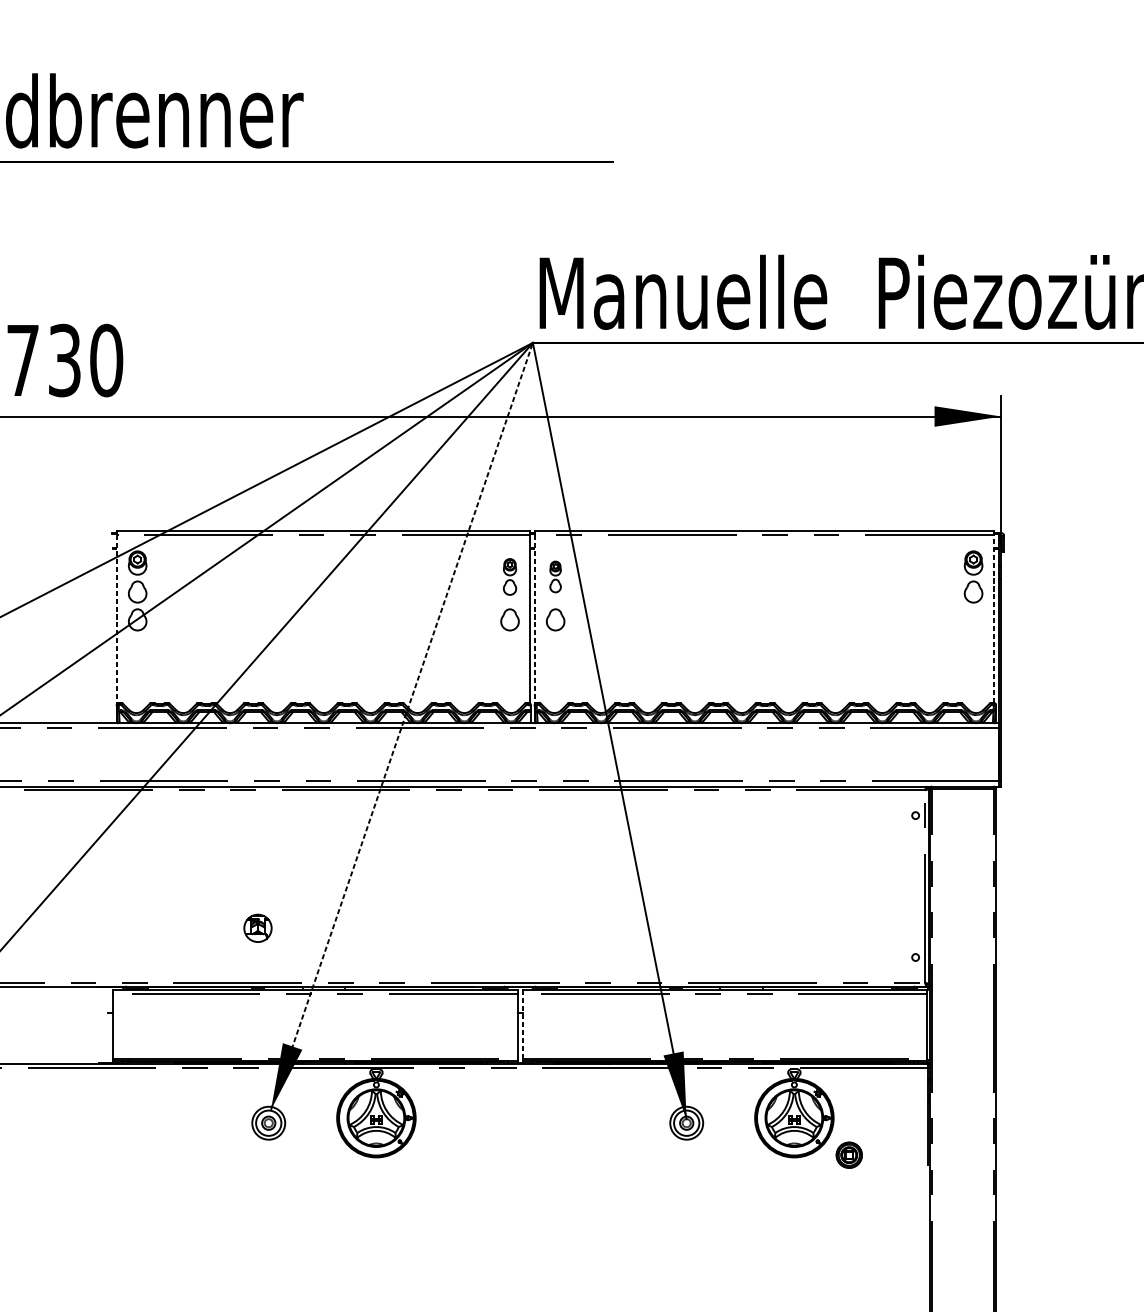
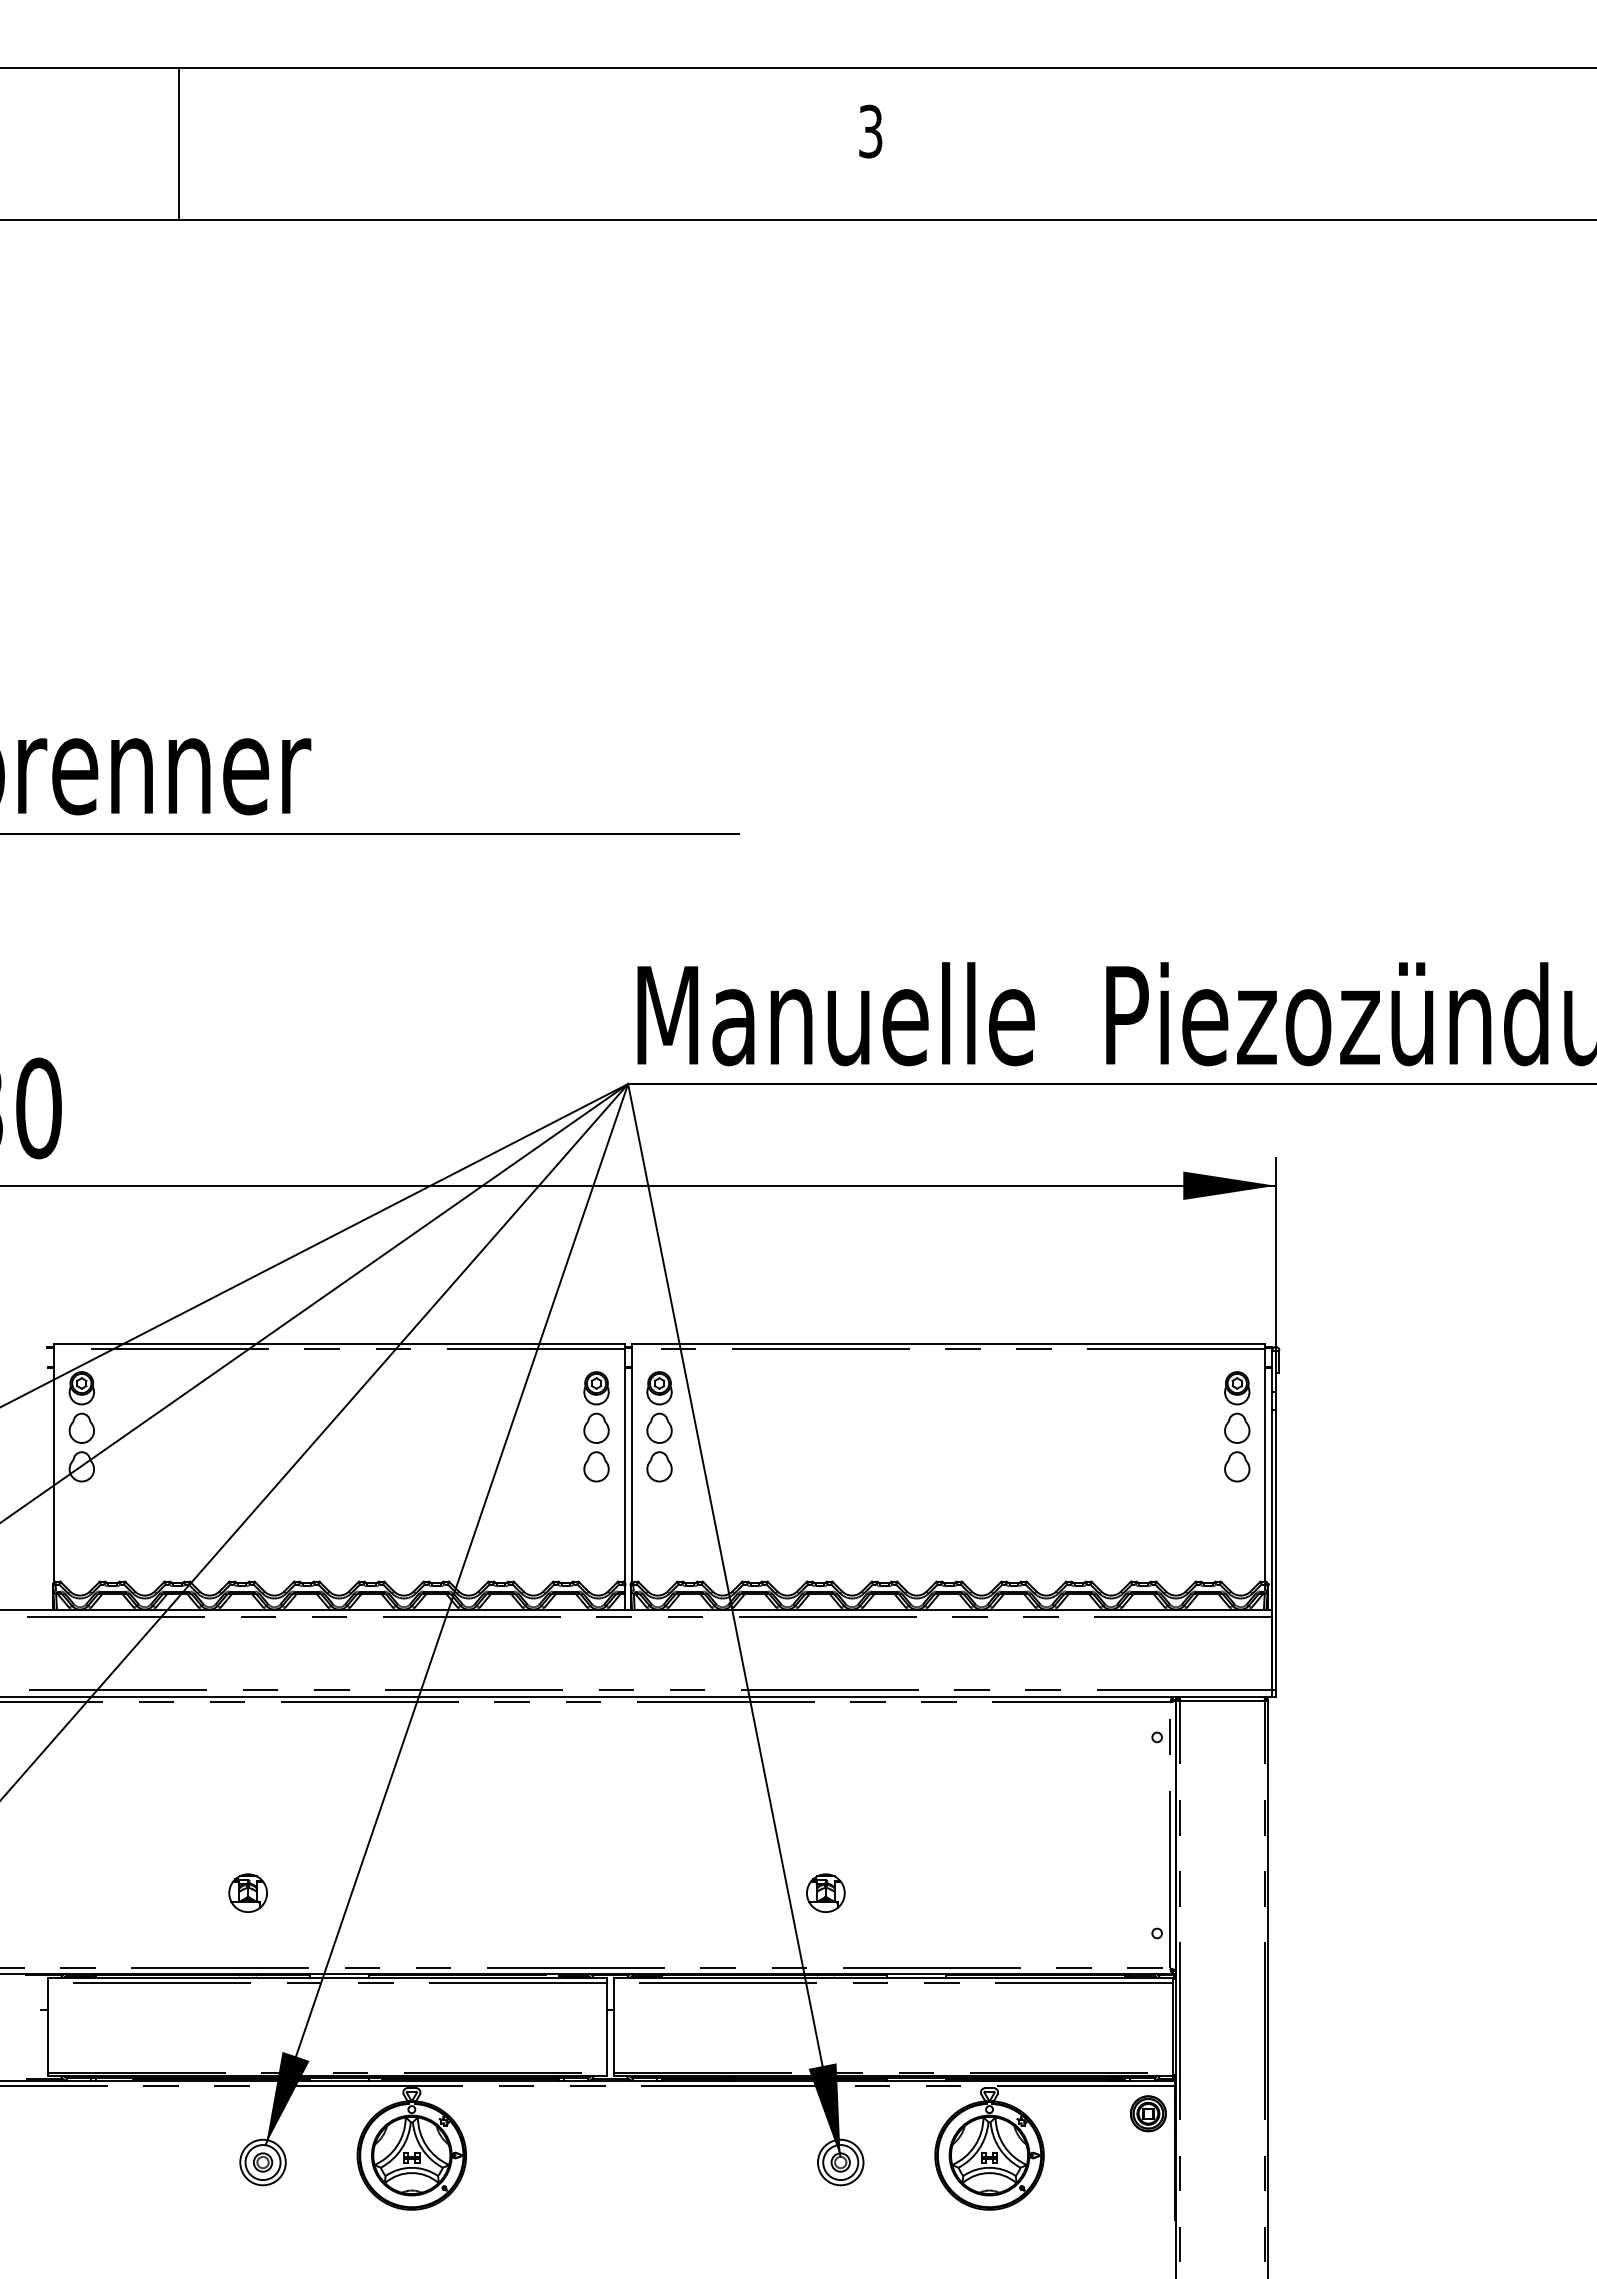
part: (510, 576) -> (596, 1407), size x1.43
part: (555, 576) -> (659, 1407), size x1.67
line: (994, 618) -> (1265, 1464), dashed -> solid
line: (117, 619) -> (53, 1466), dashed -> solid
line: (535, 619) -> (631, 1466), dashed -> solid
part: (973, 619) -> (1237, 1466), added
line: (402, 725) -> (447, 1613), dashed -> solid
part: (675, 927) -> (825, 1892), added
line: (522, 1025) -> (613, 2027), dashed -> solid
part: (849, 1155) -> (1148, 2113), moved

